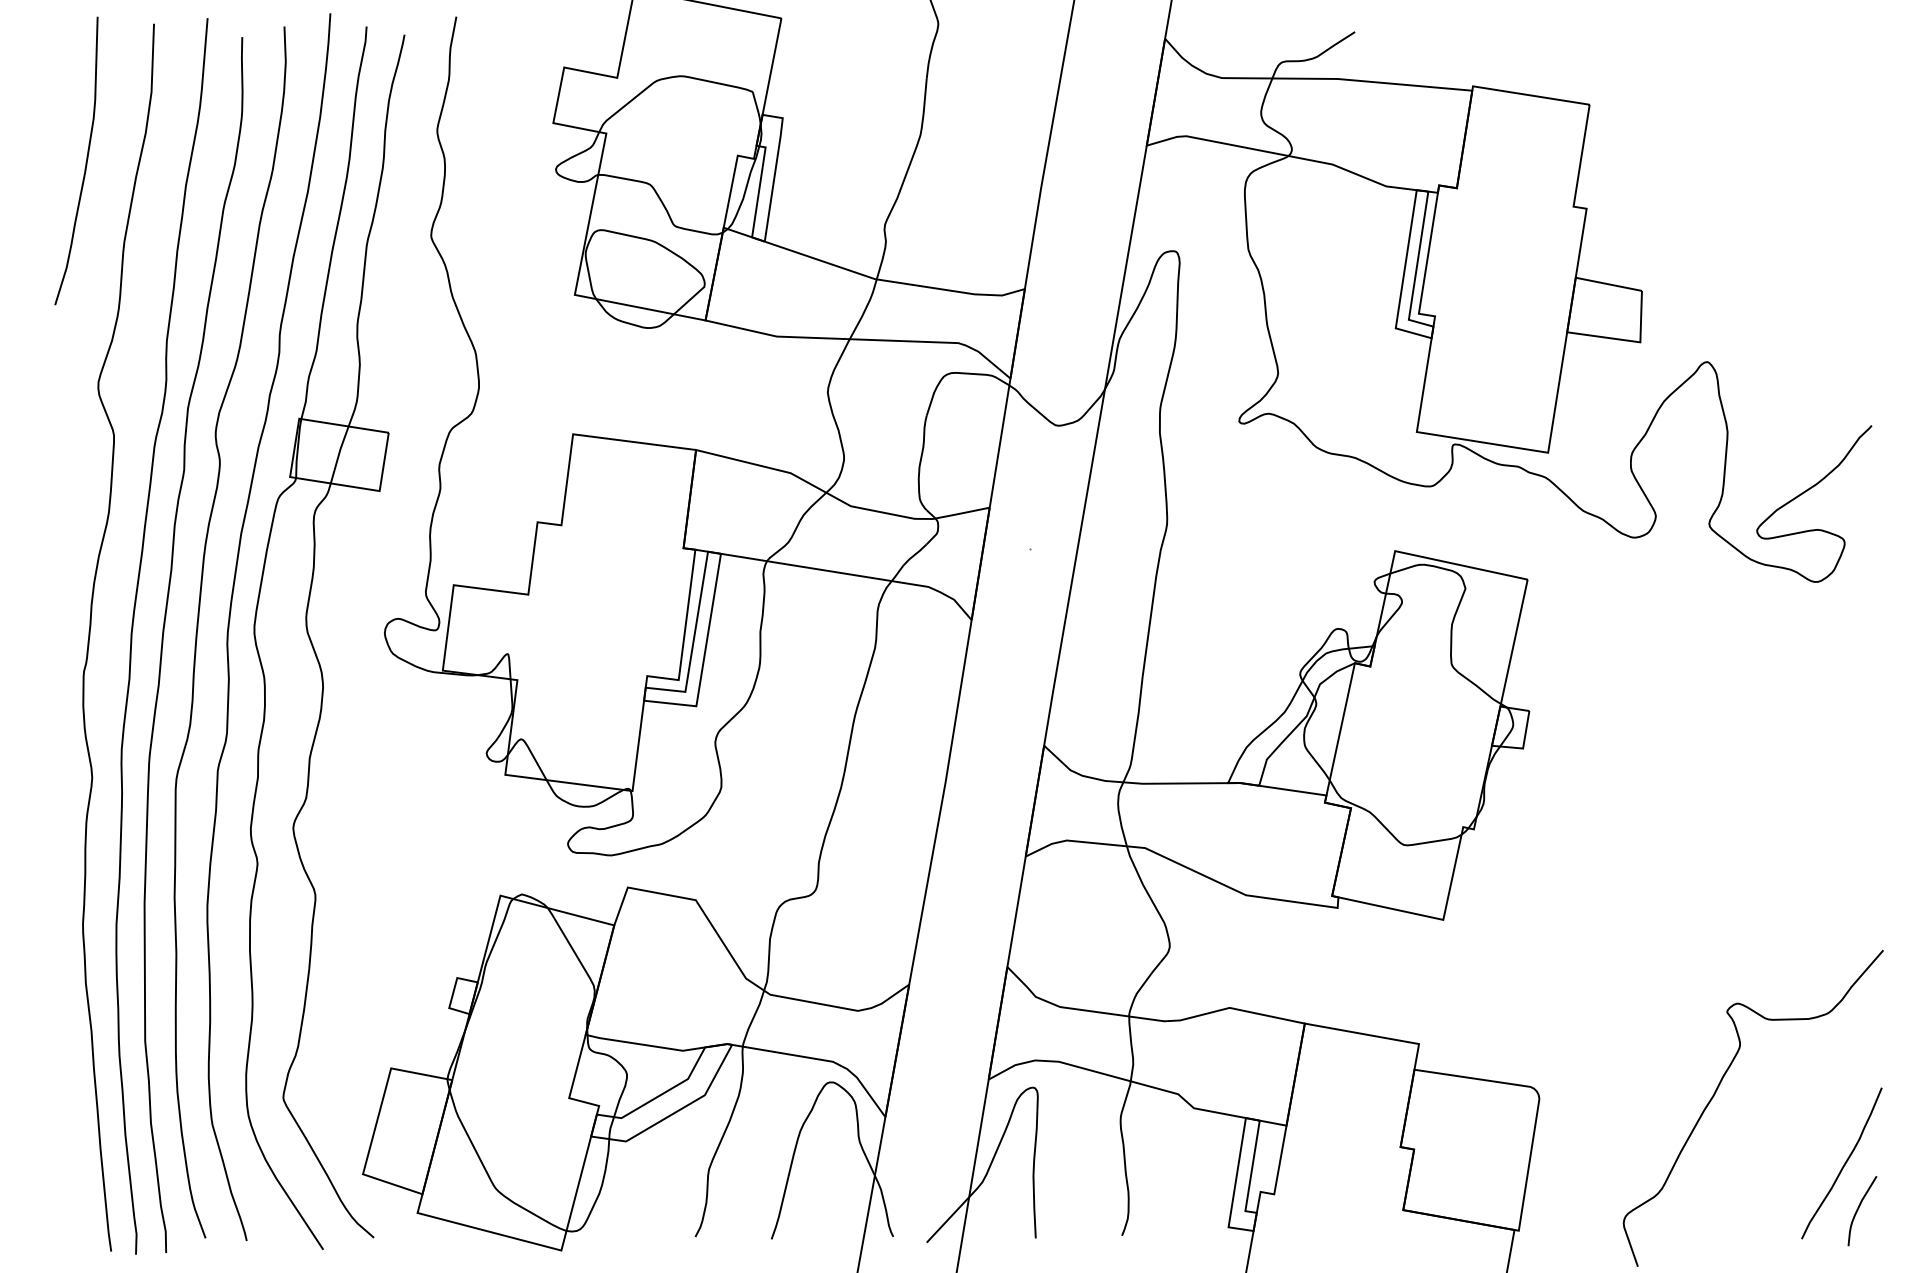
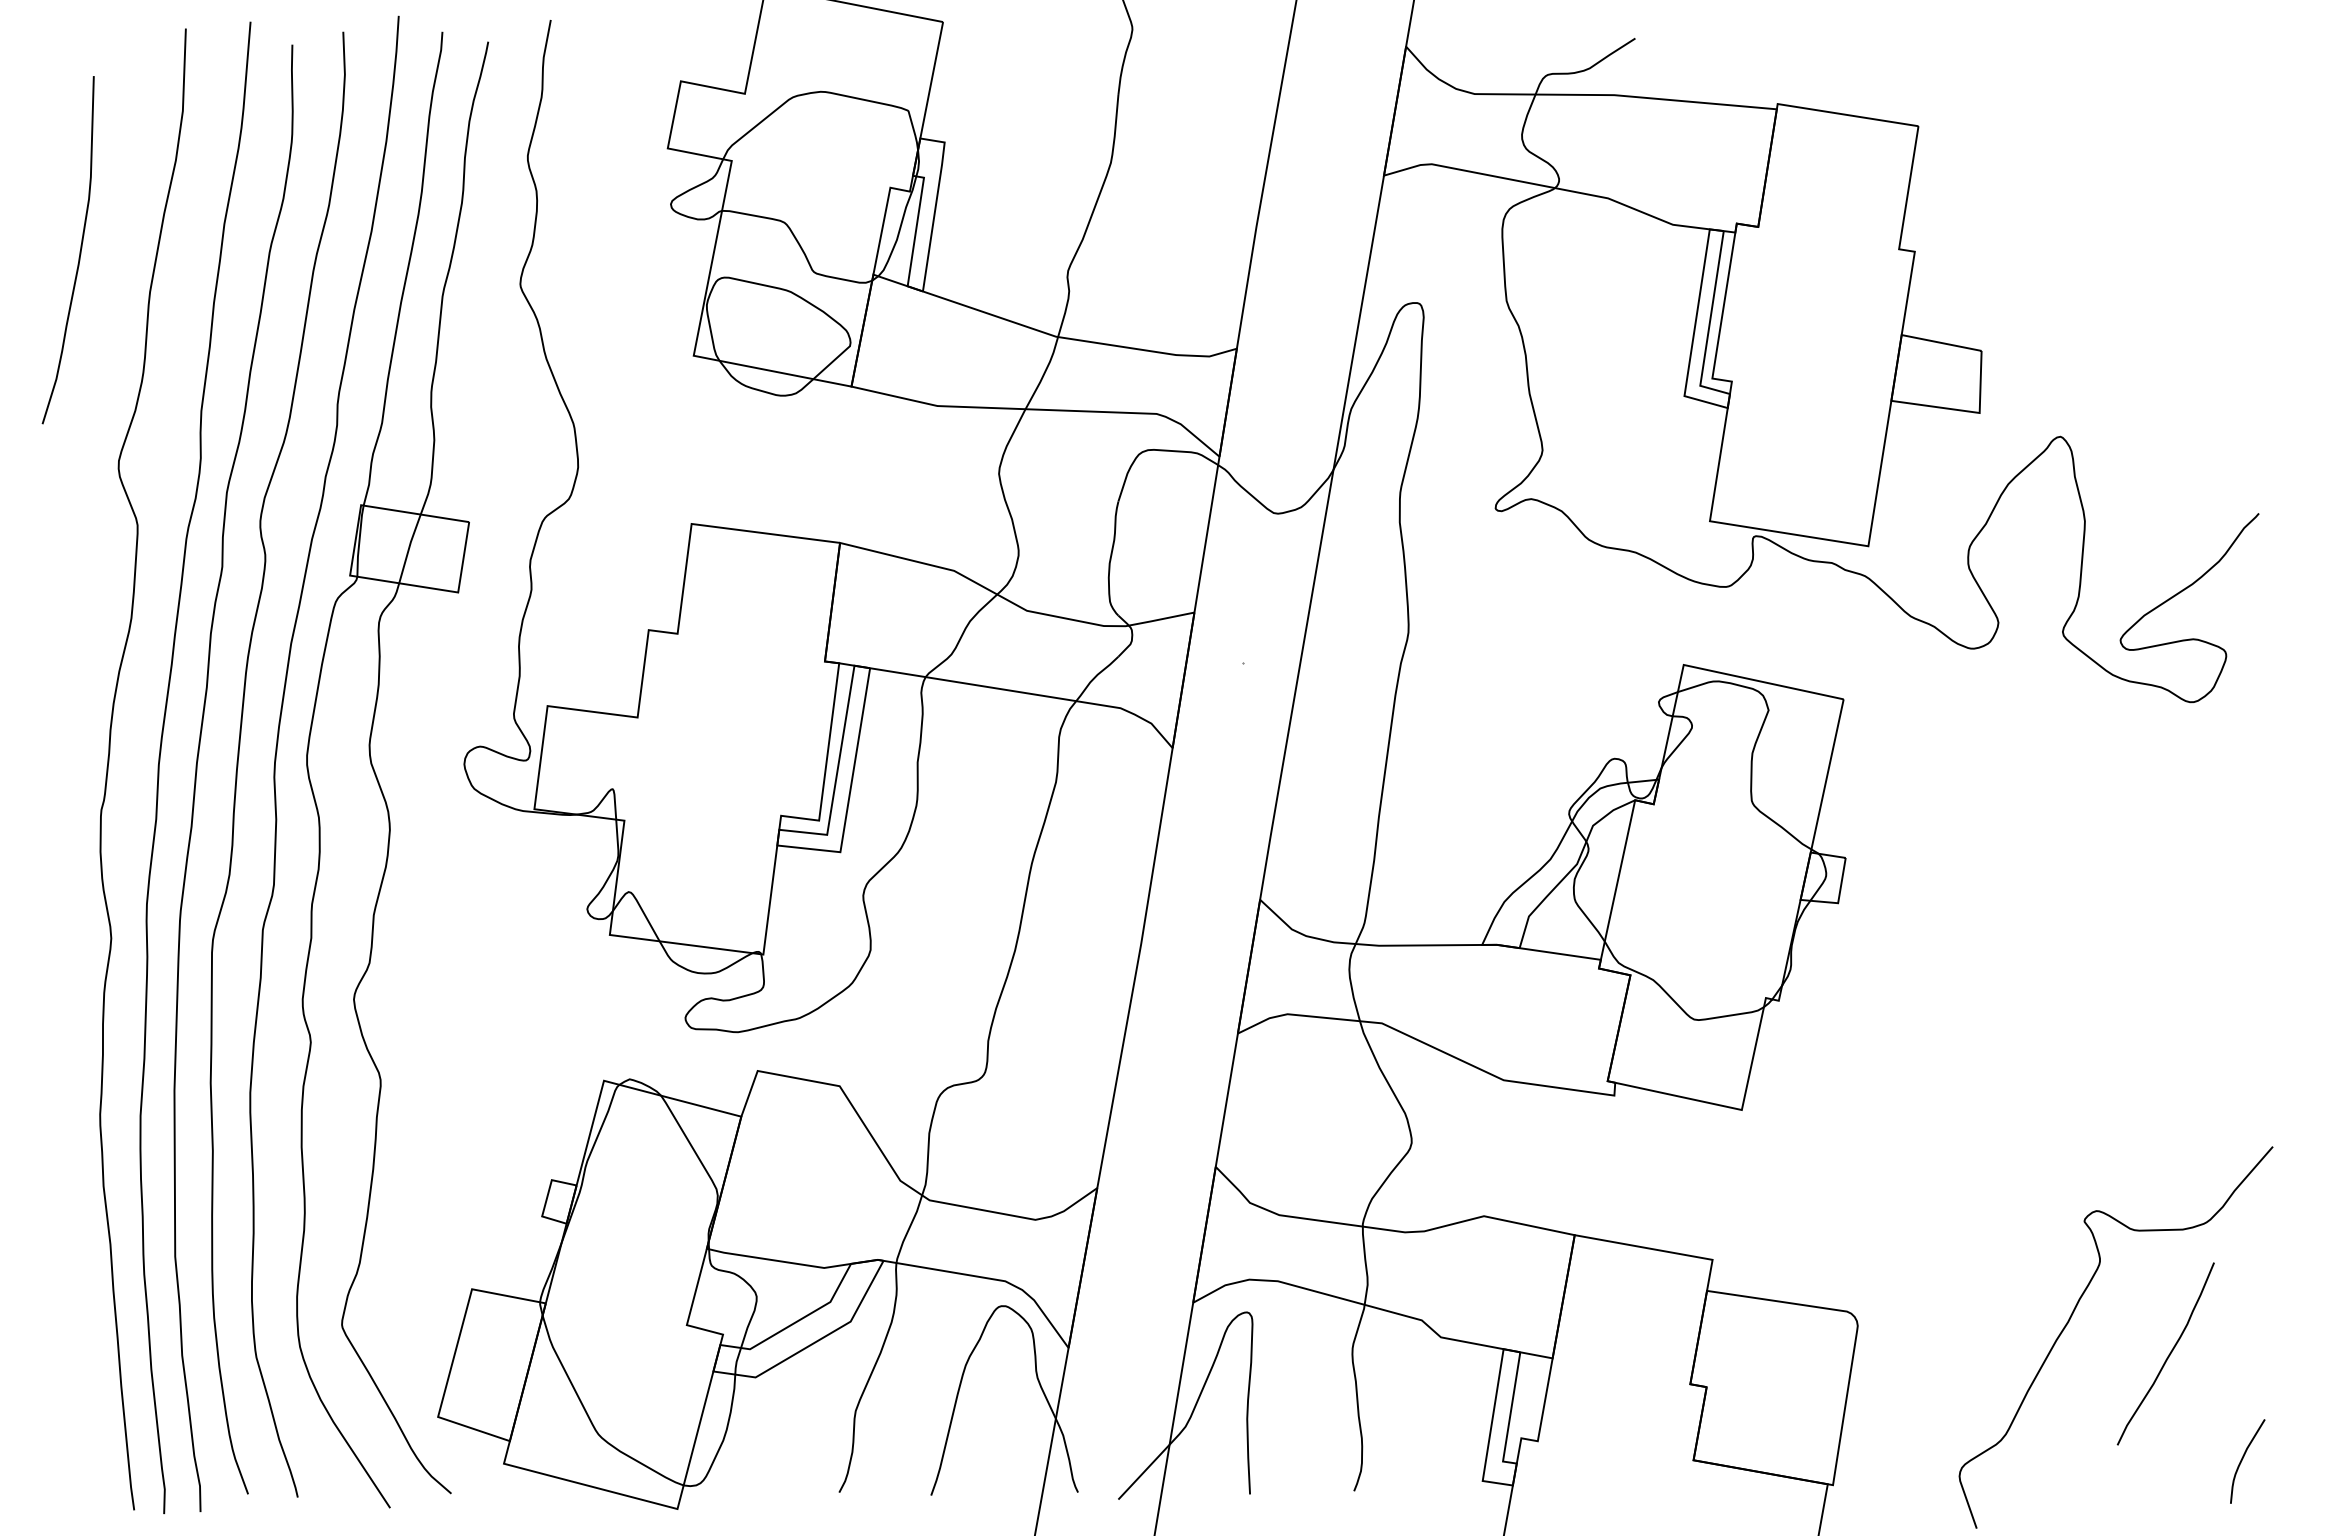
curve: (85, 162) -> (79, 251), moved
curve: (1844, 1163) -> (2168, 1354), moved

